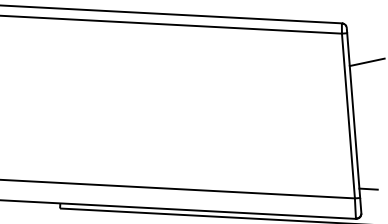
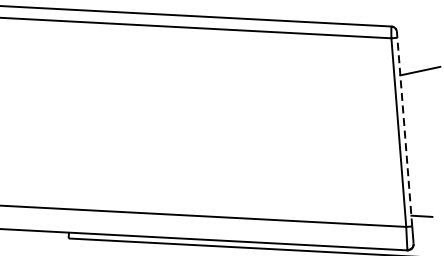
line: (353, 115) -> (404, 132), solid -> dashed

